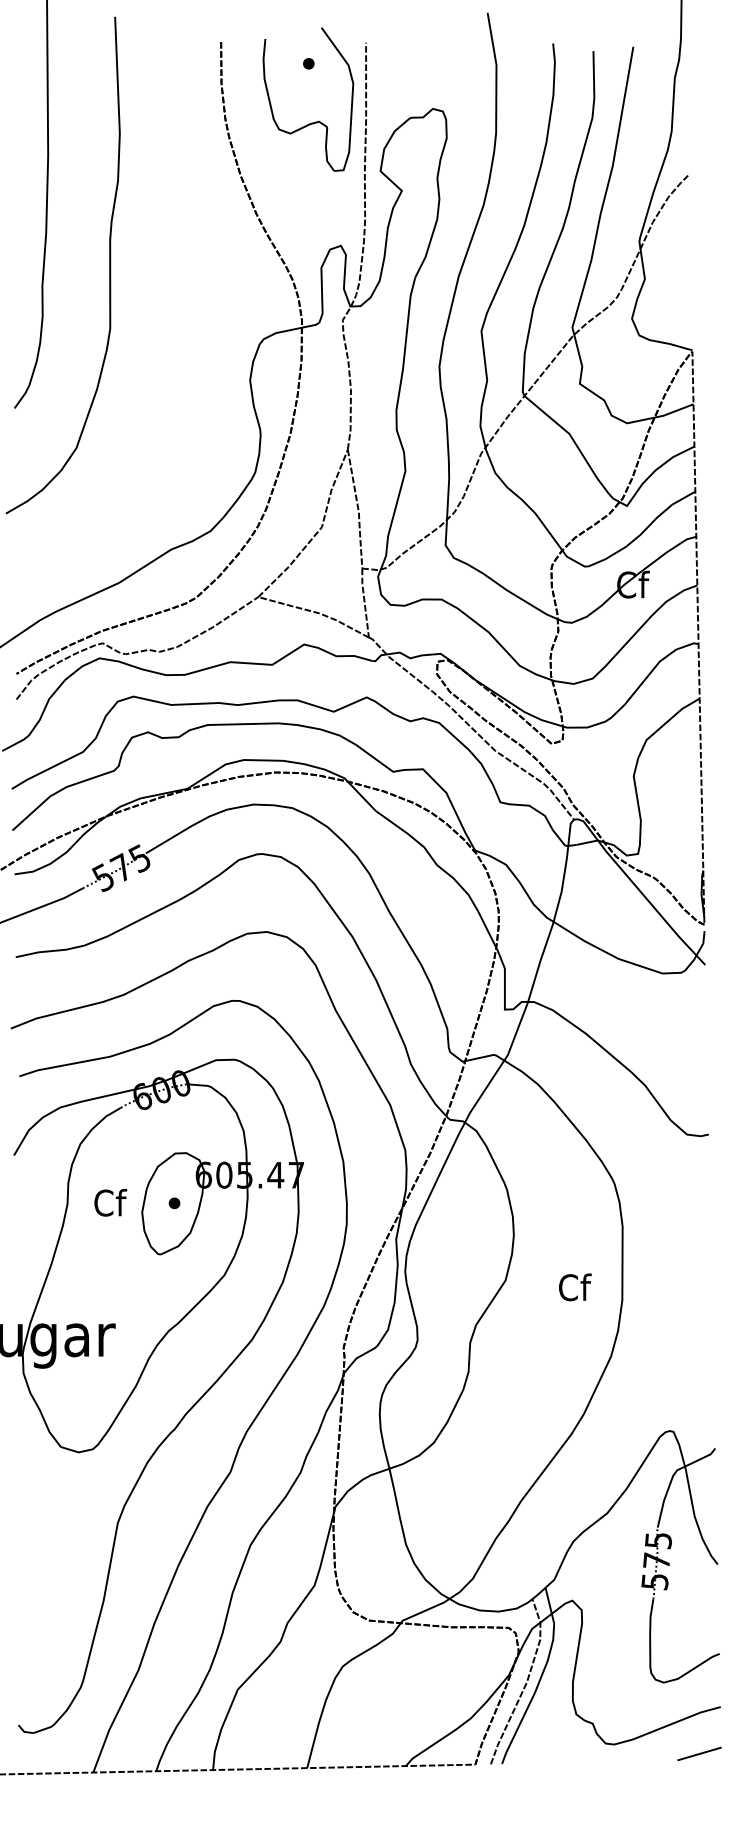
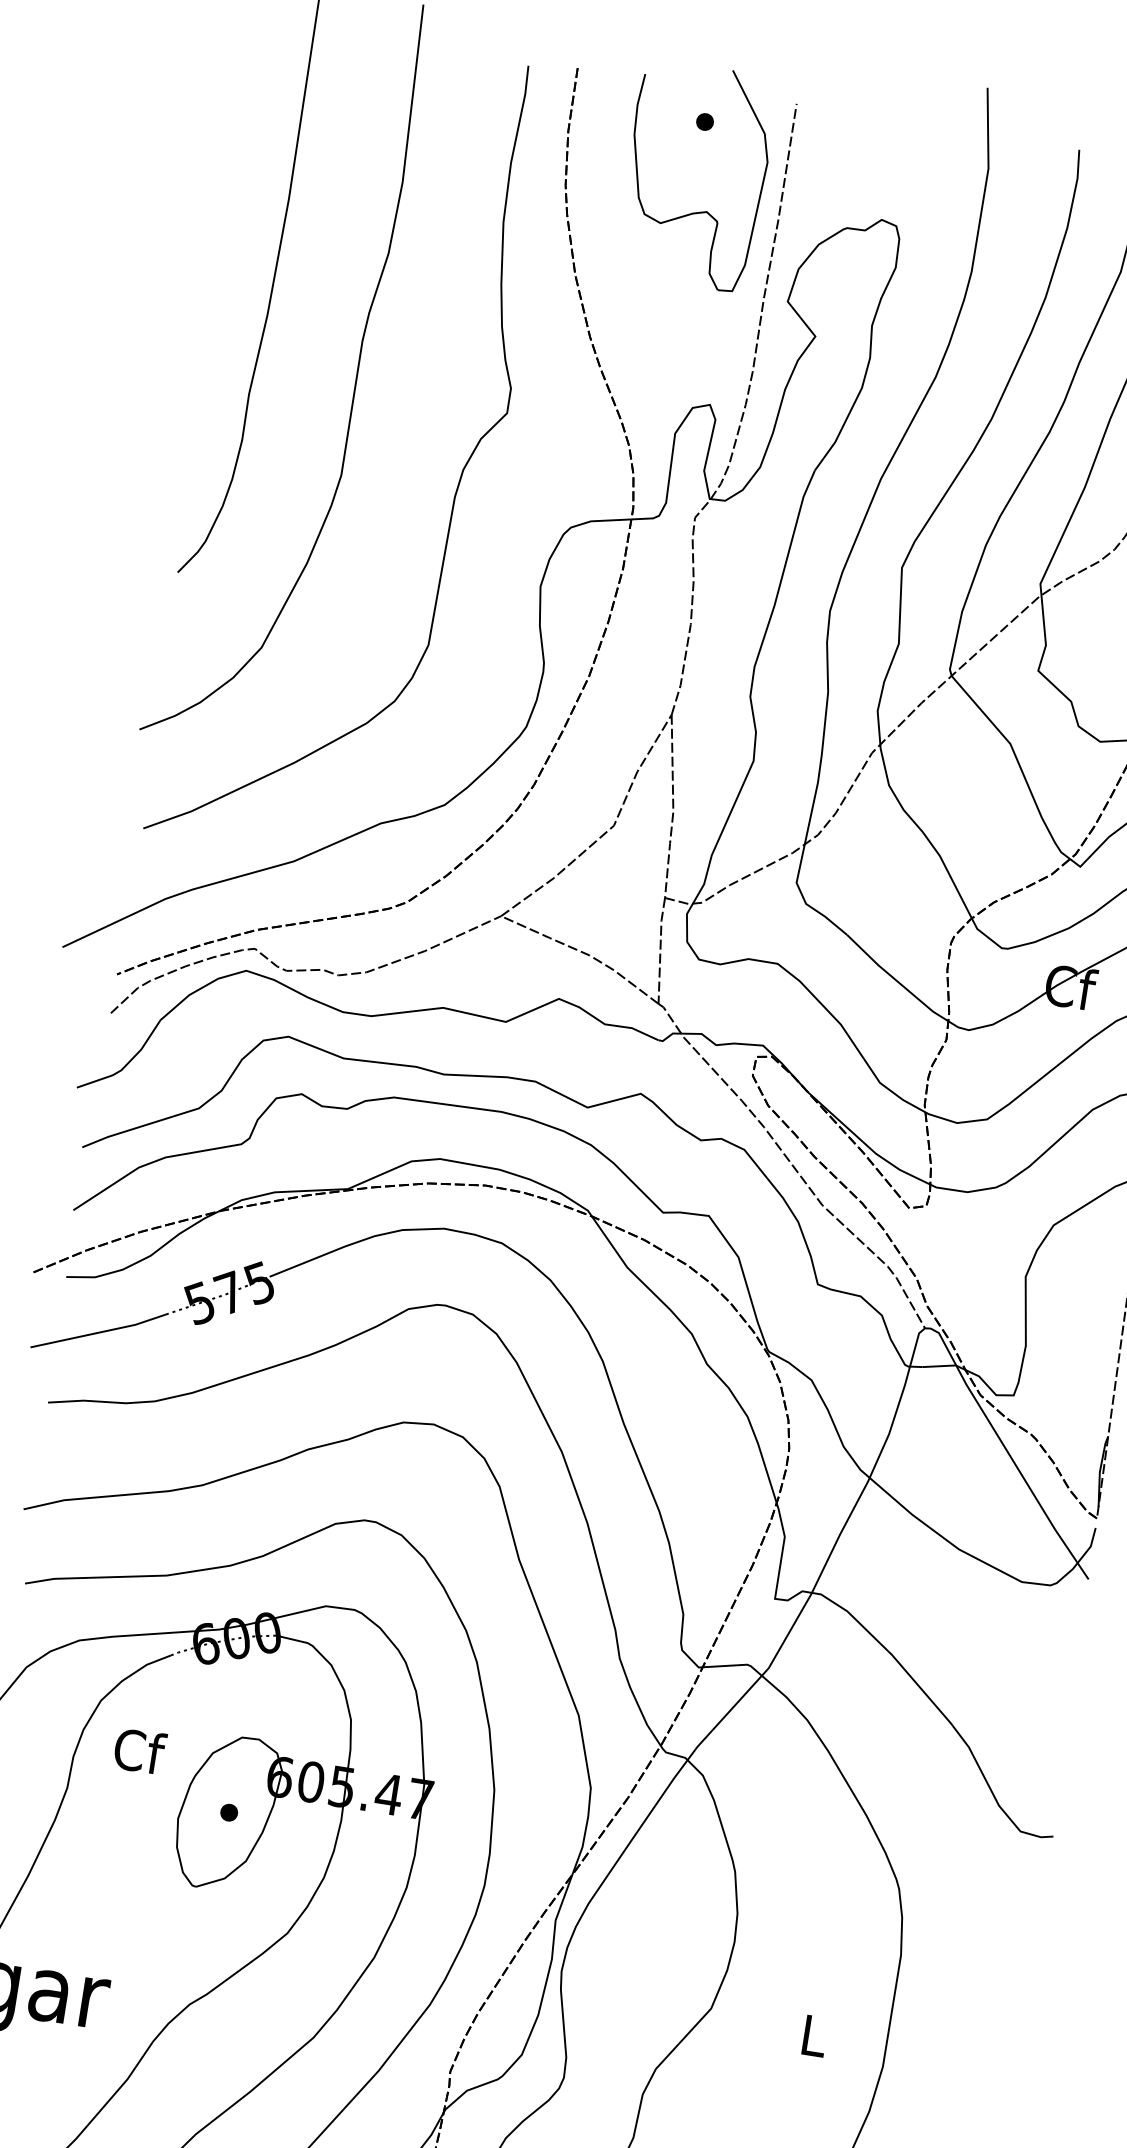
curve: (185, 324) -> (456, 486), added
text: (110, 1202) -> (139, 1750), moved
text: (575, 1287) -> (815, 2035), Cf -> L

